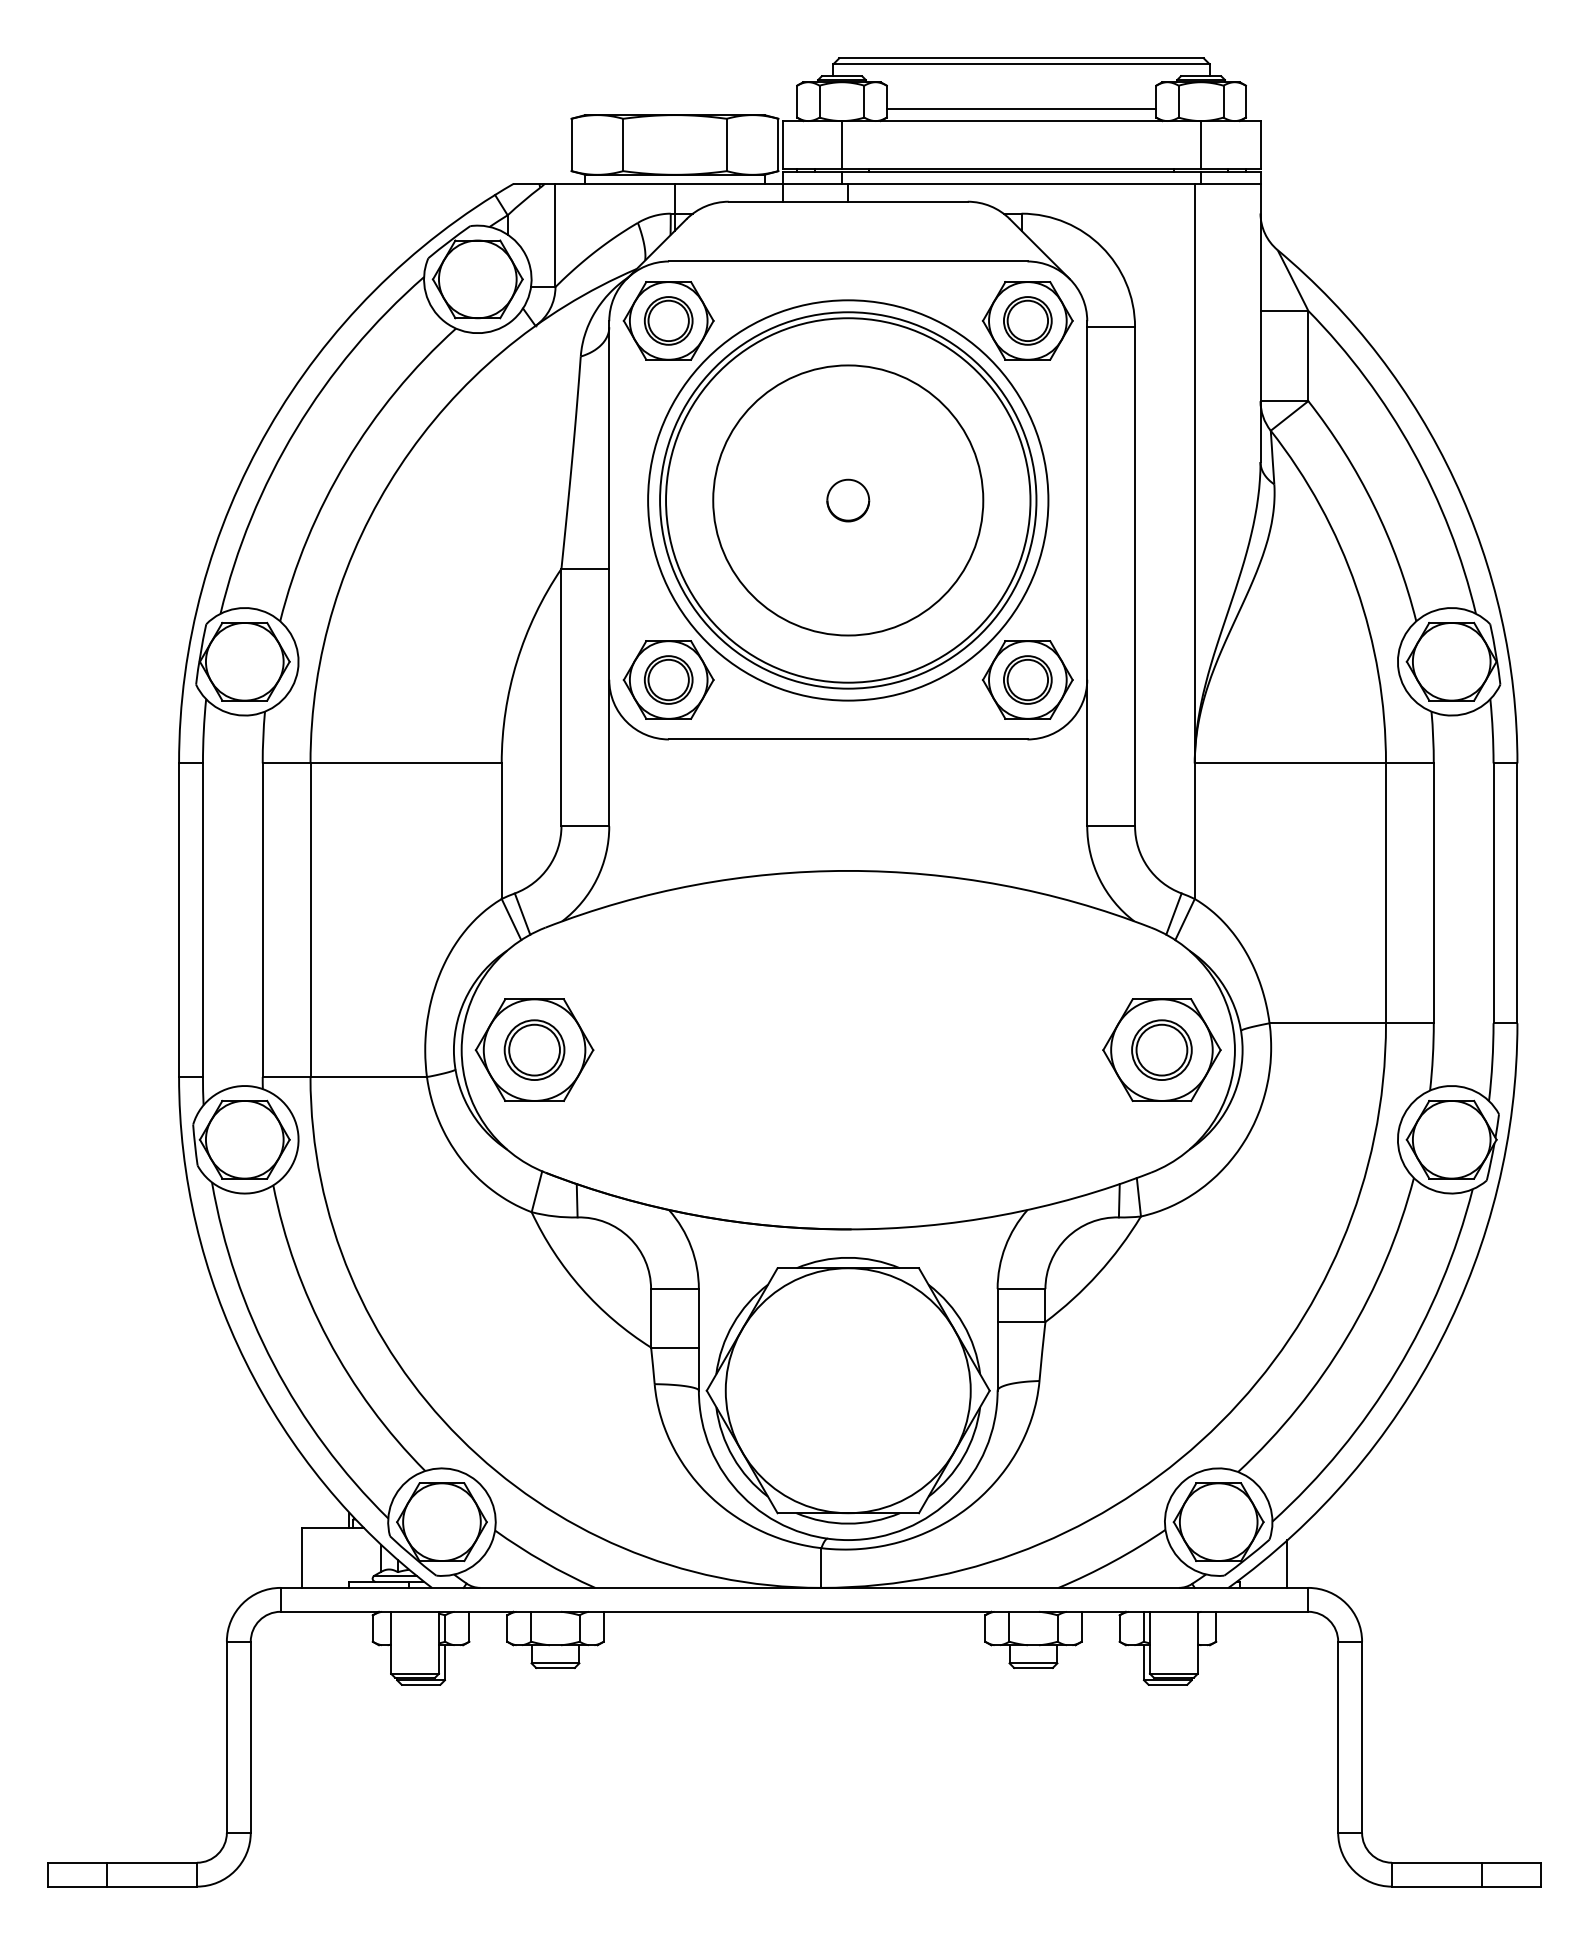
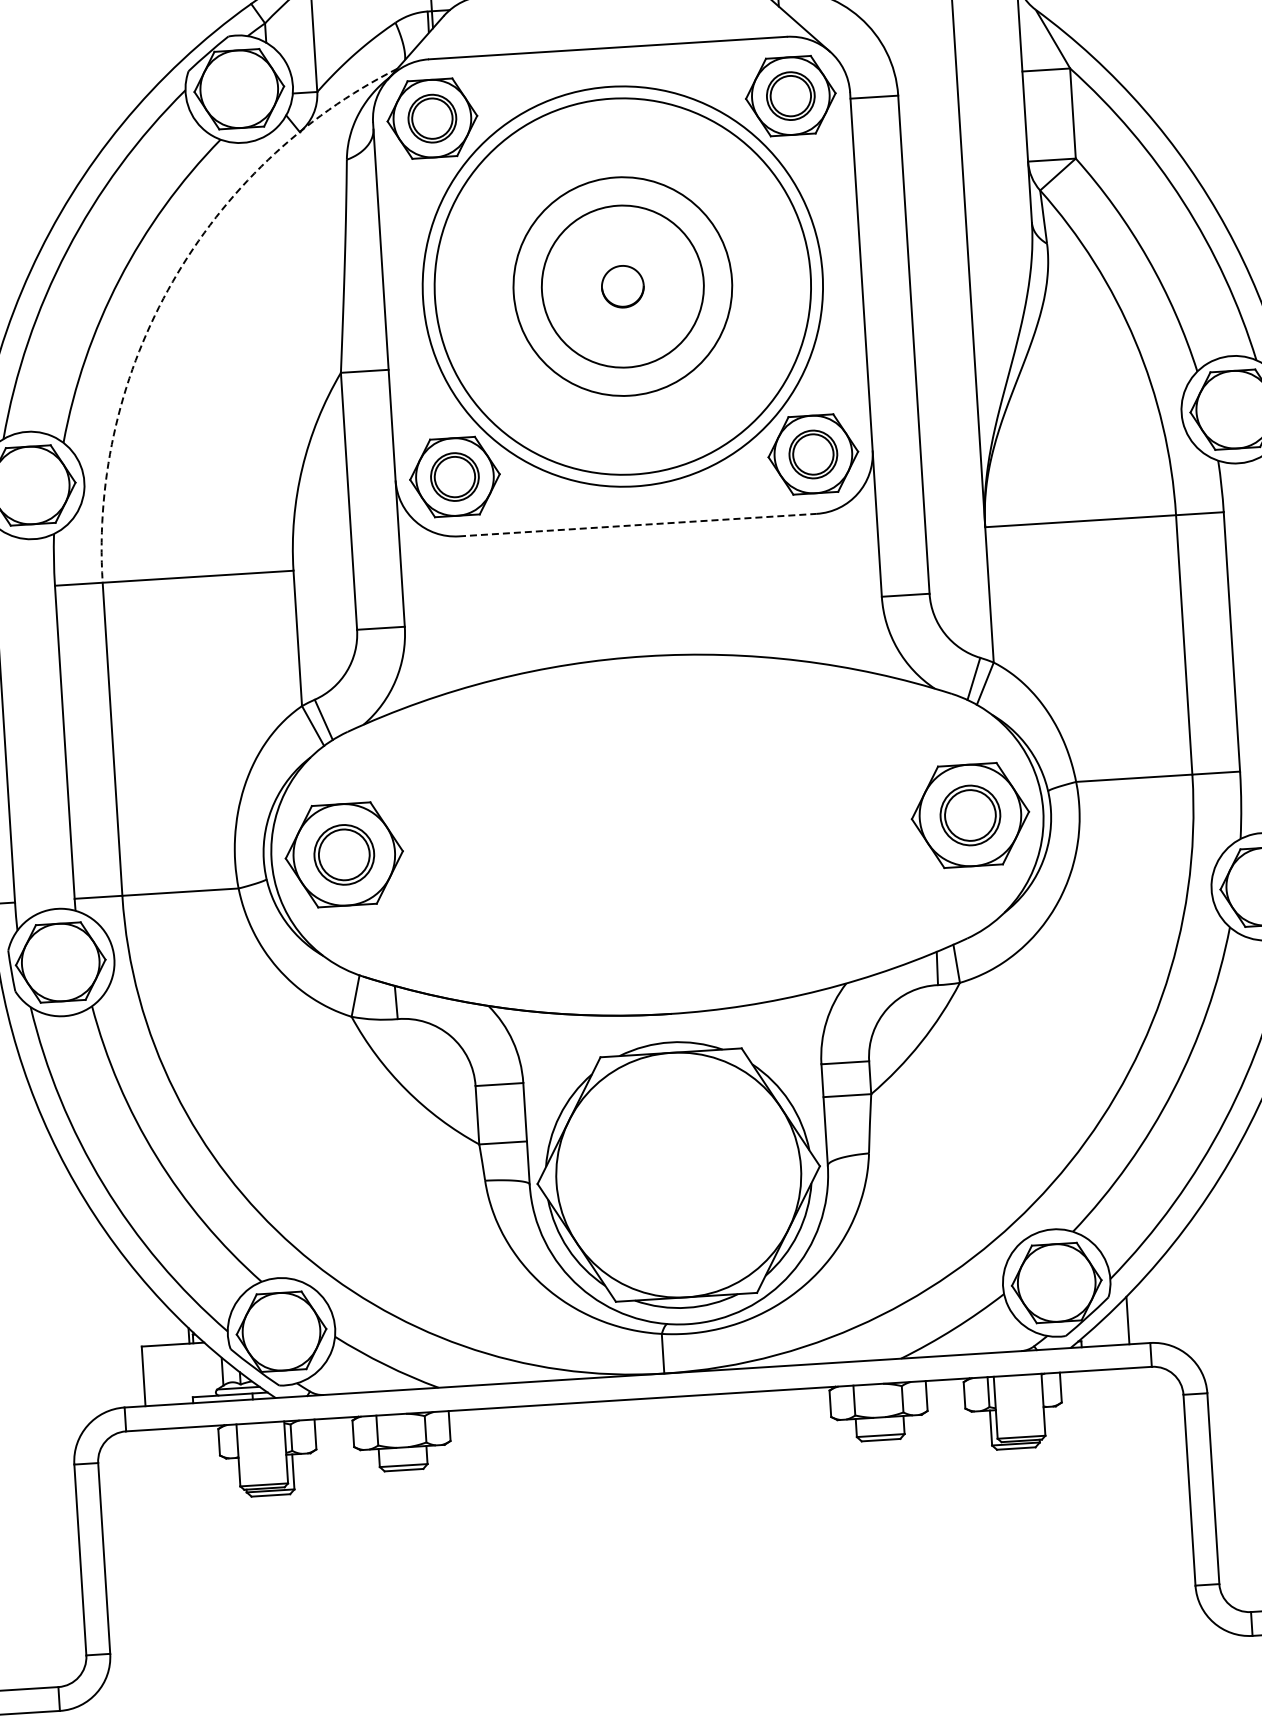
arc: (399, 467) -> (172, 281), solid -> dashed
circle: (848, 500) -> (623, 286), size x0.6
circle: (848, 500) -> (623, 286), size x0.6
line: (848, 739) -> (638, 525), solid -> dashed

